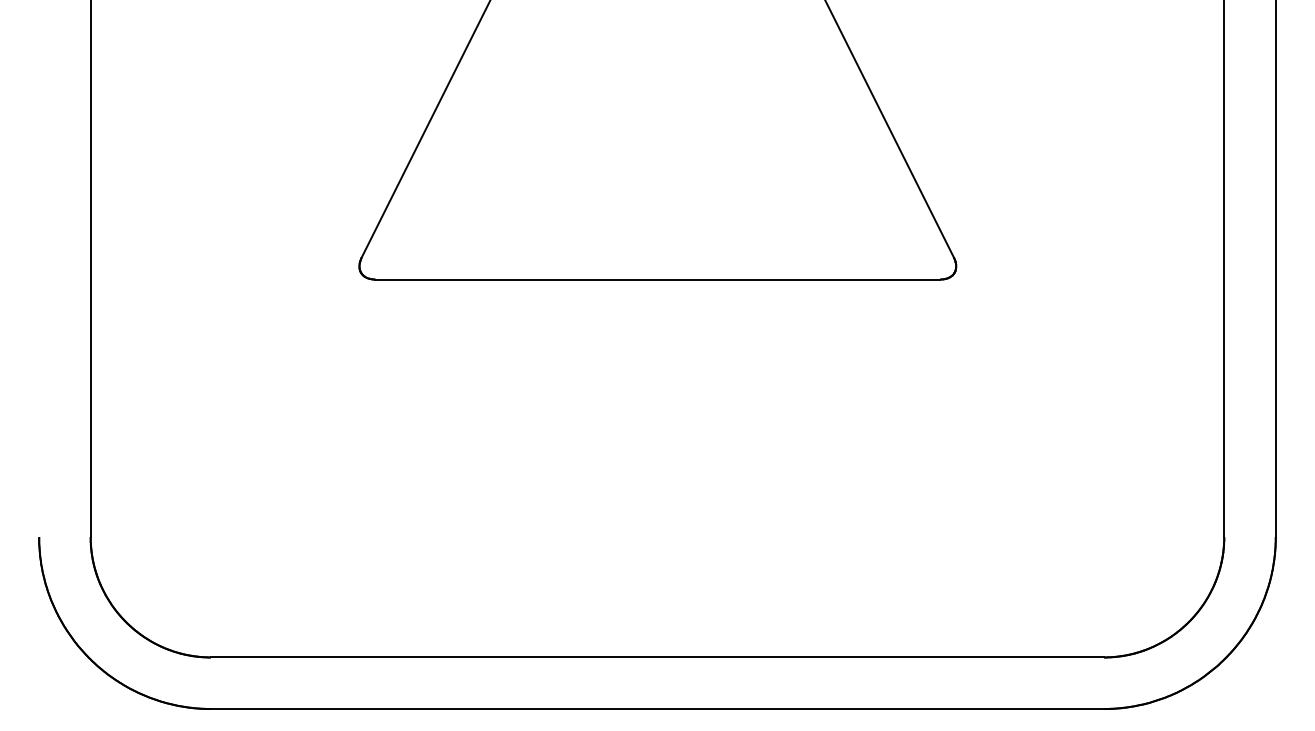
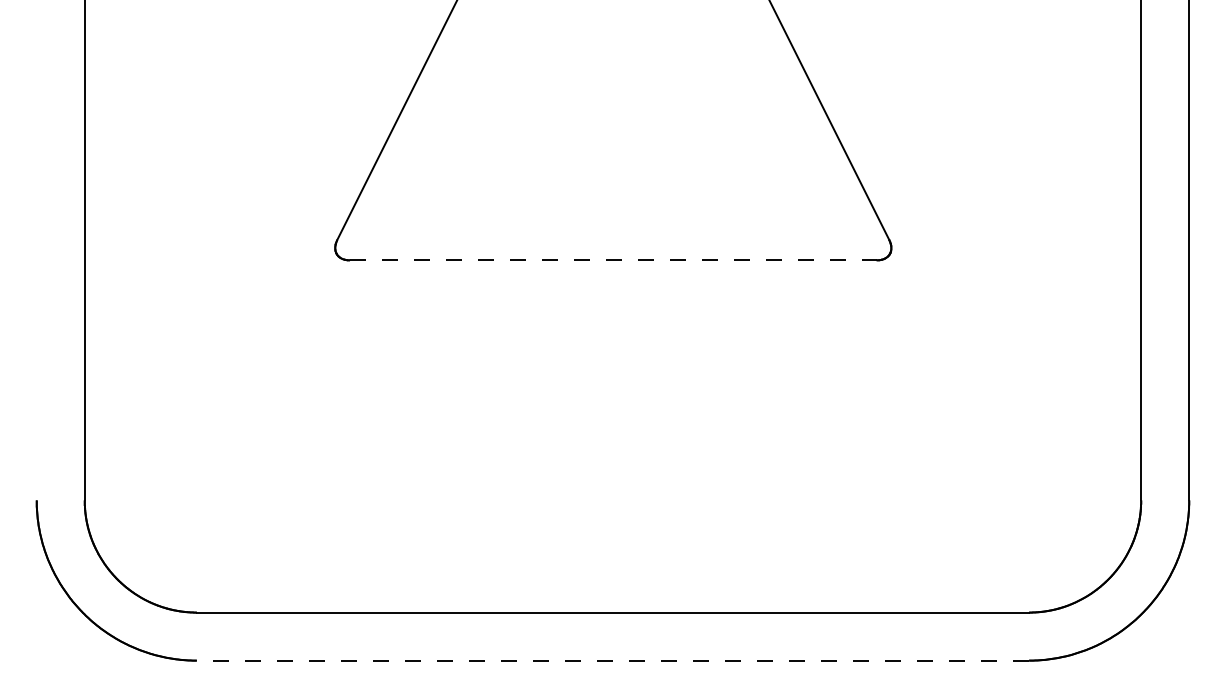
line: (658, 279) -> (613, 260), solid -> dashed
line: (656, 708) -> (612, 660), solid -> dashed

